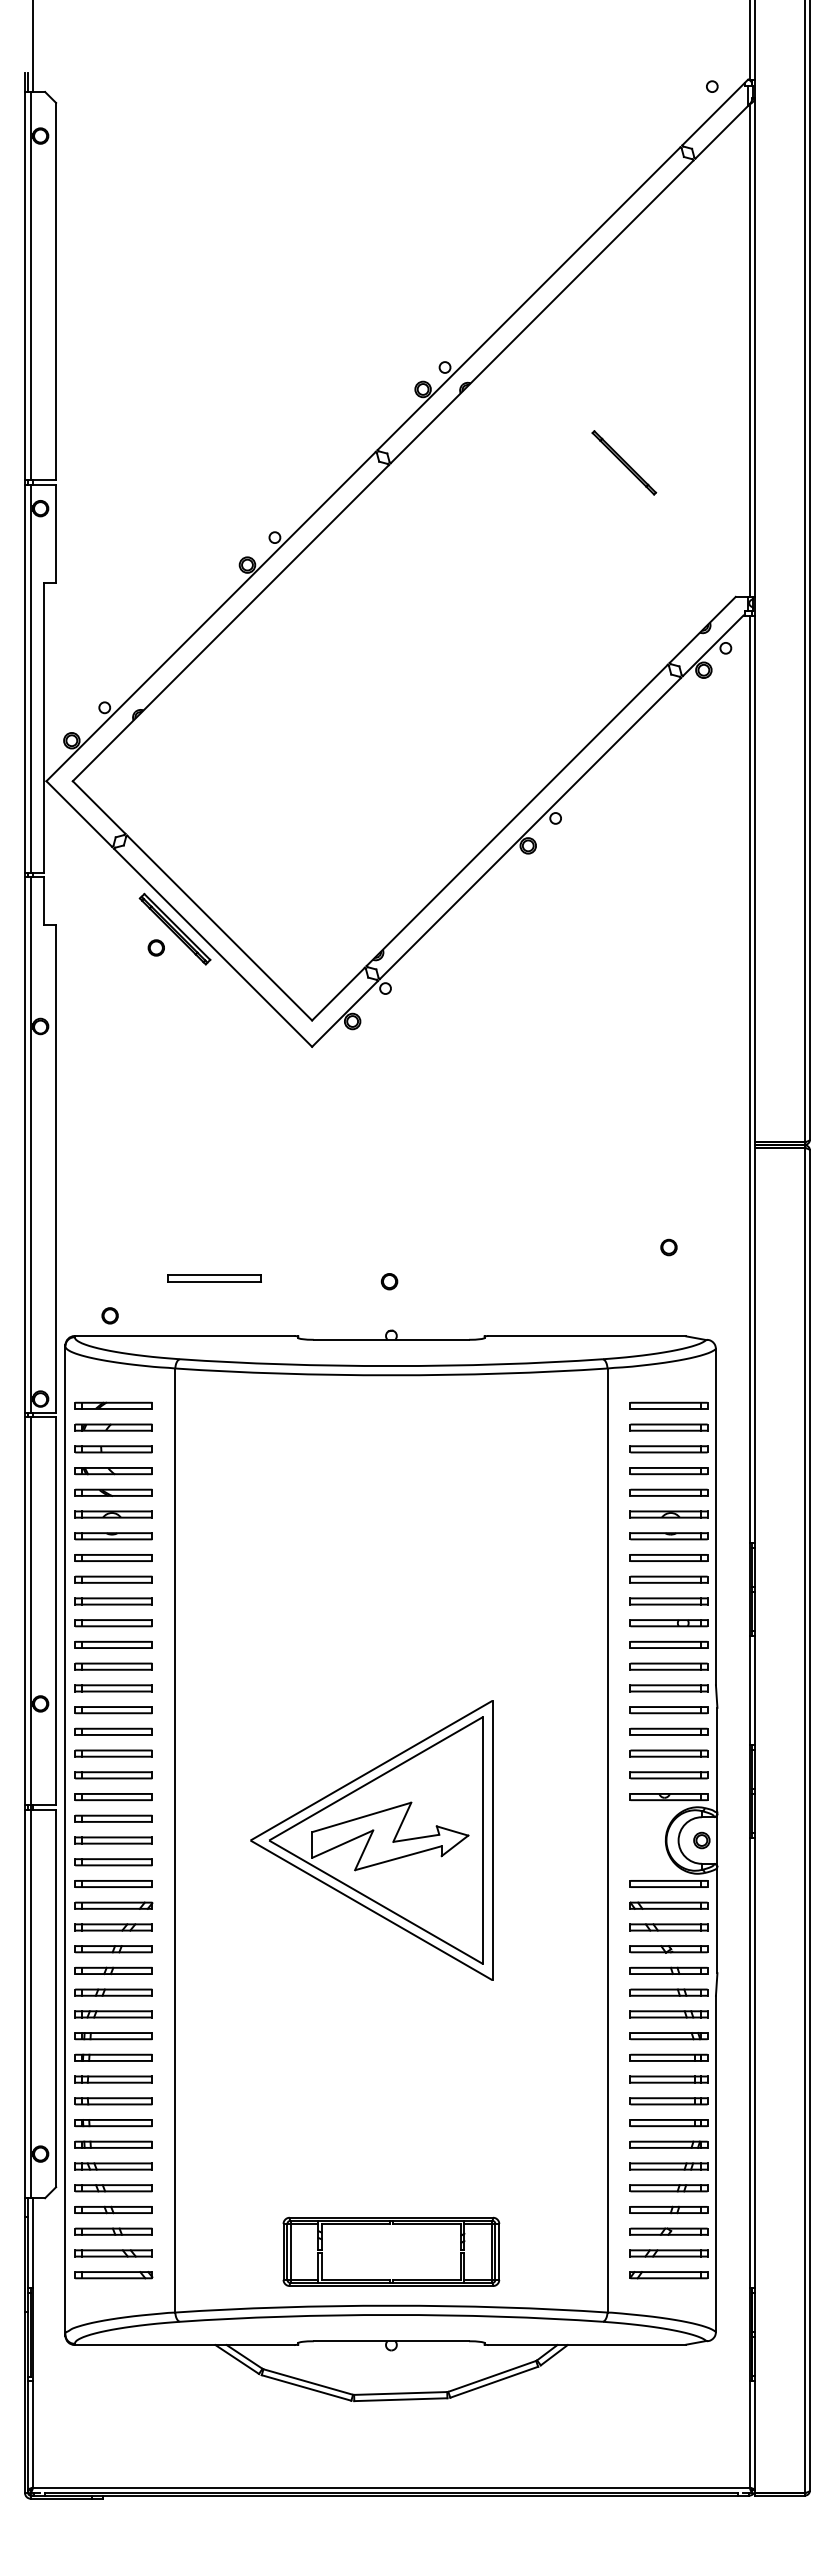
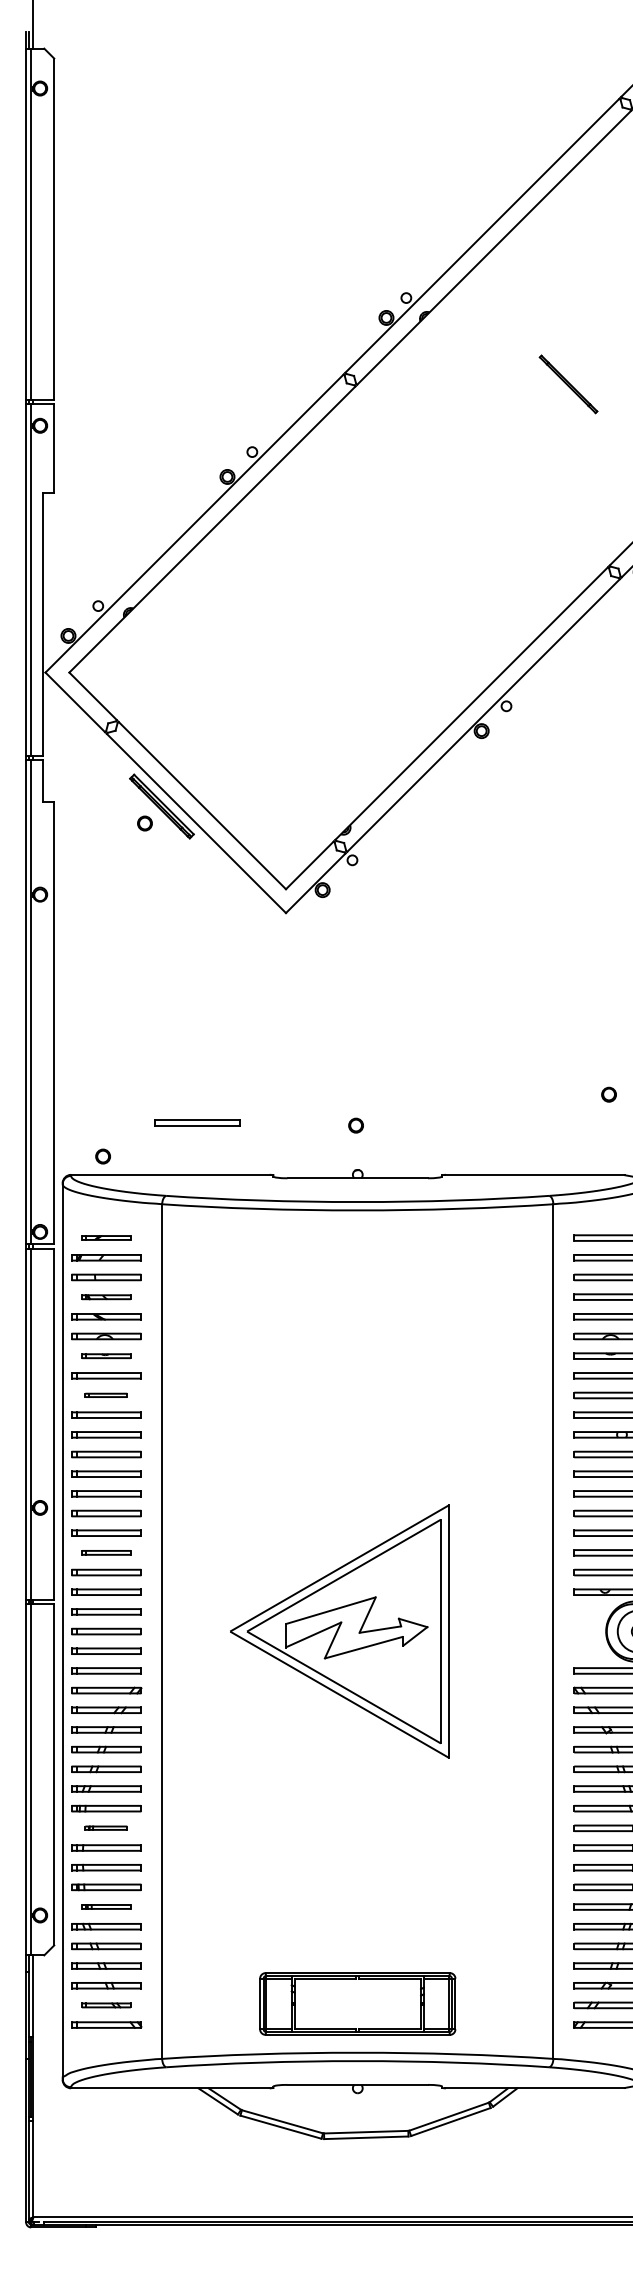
part: (113, 1405) -> (106, 1237), size x0.7
part: (113, 1471) -> (106, 1297), size x0.7
part: (113, 1536) -> (106, 1356), size x0.7
part: (113, 1579) -> (106, 1395), size x0.6
part: (113, 1753) -> (106, 1552), size x0.7
part: (113, 2057) -> (106, 1828), size x0.6
part: (113, 2144) -> (106, 1906), size x0.7
part: (113, 2253) -> (106, 2005), size x0.7

